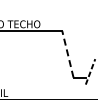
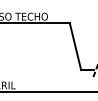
line: (67, 54) -> (75, 46), dashed -> solid

